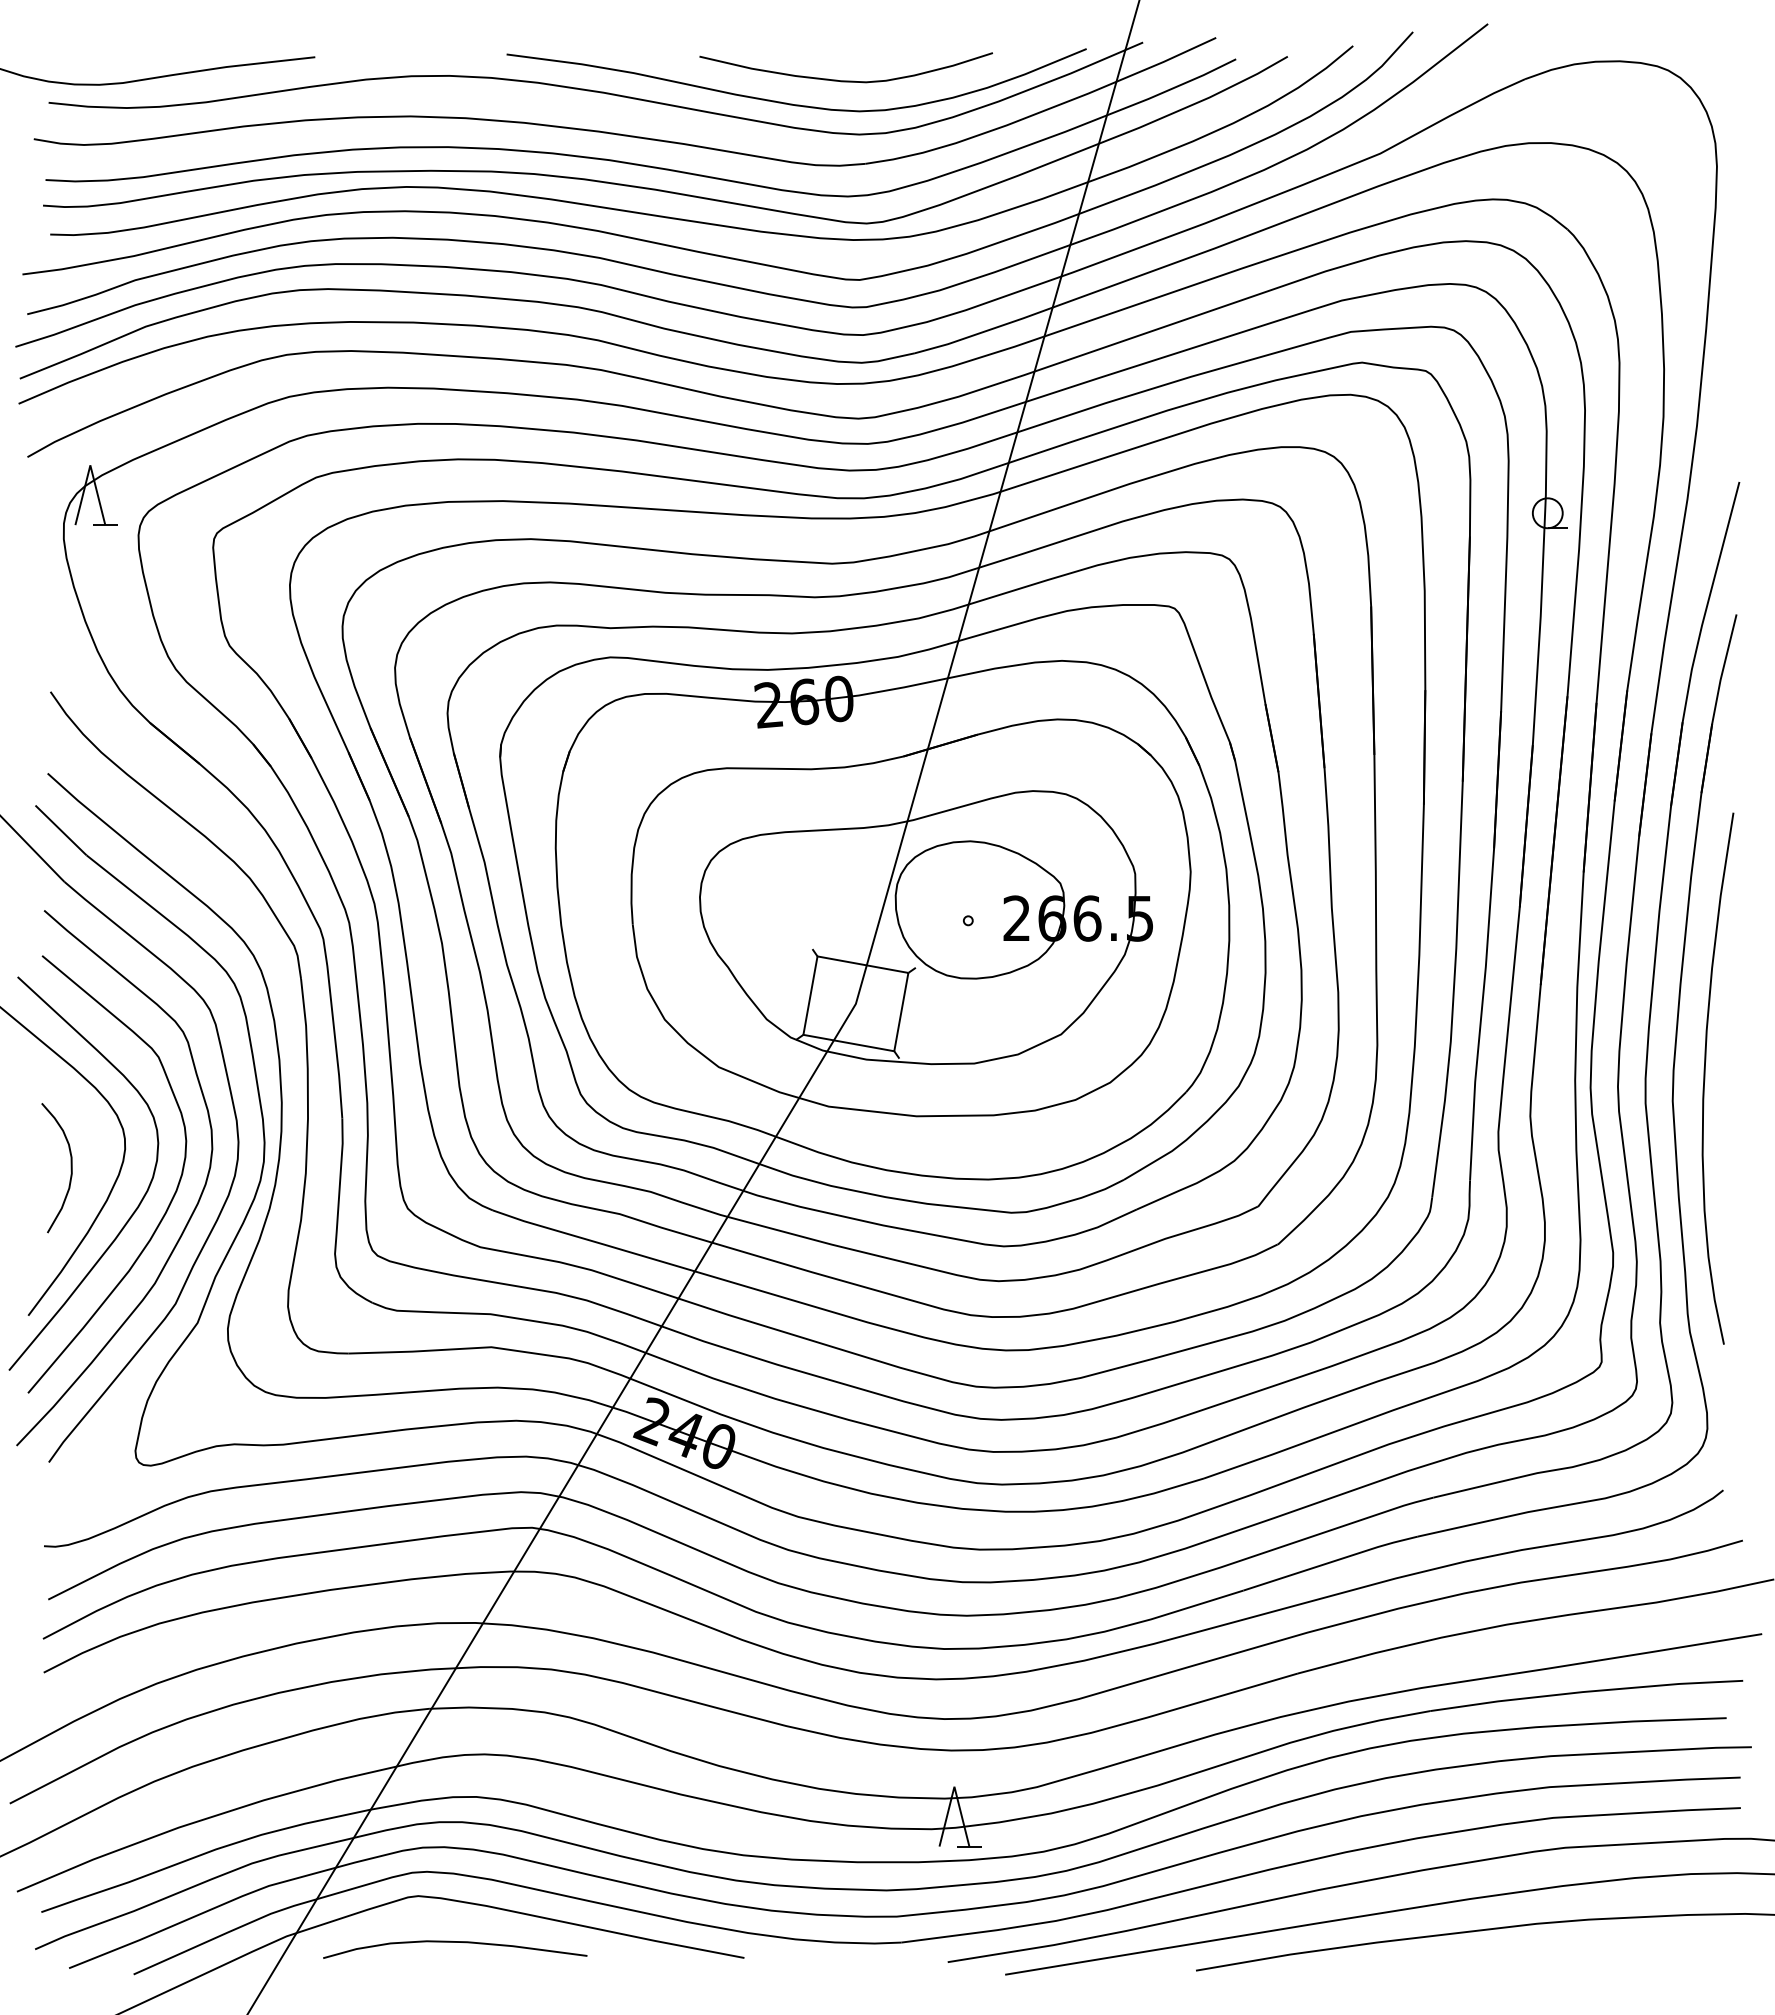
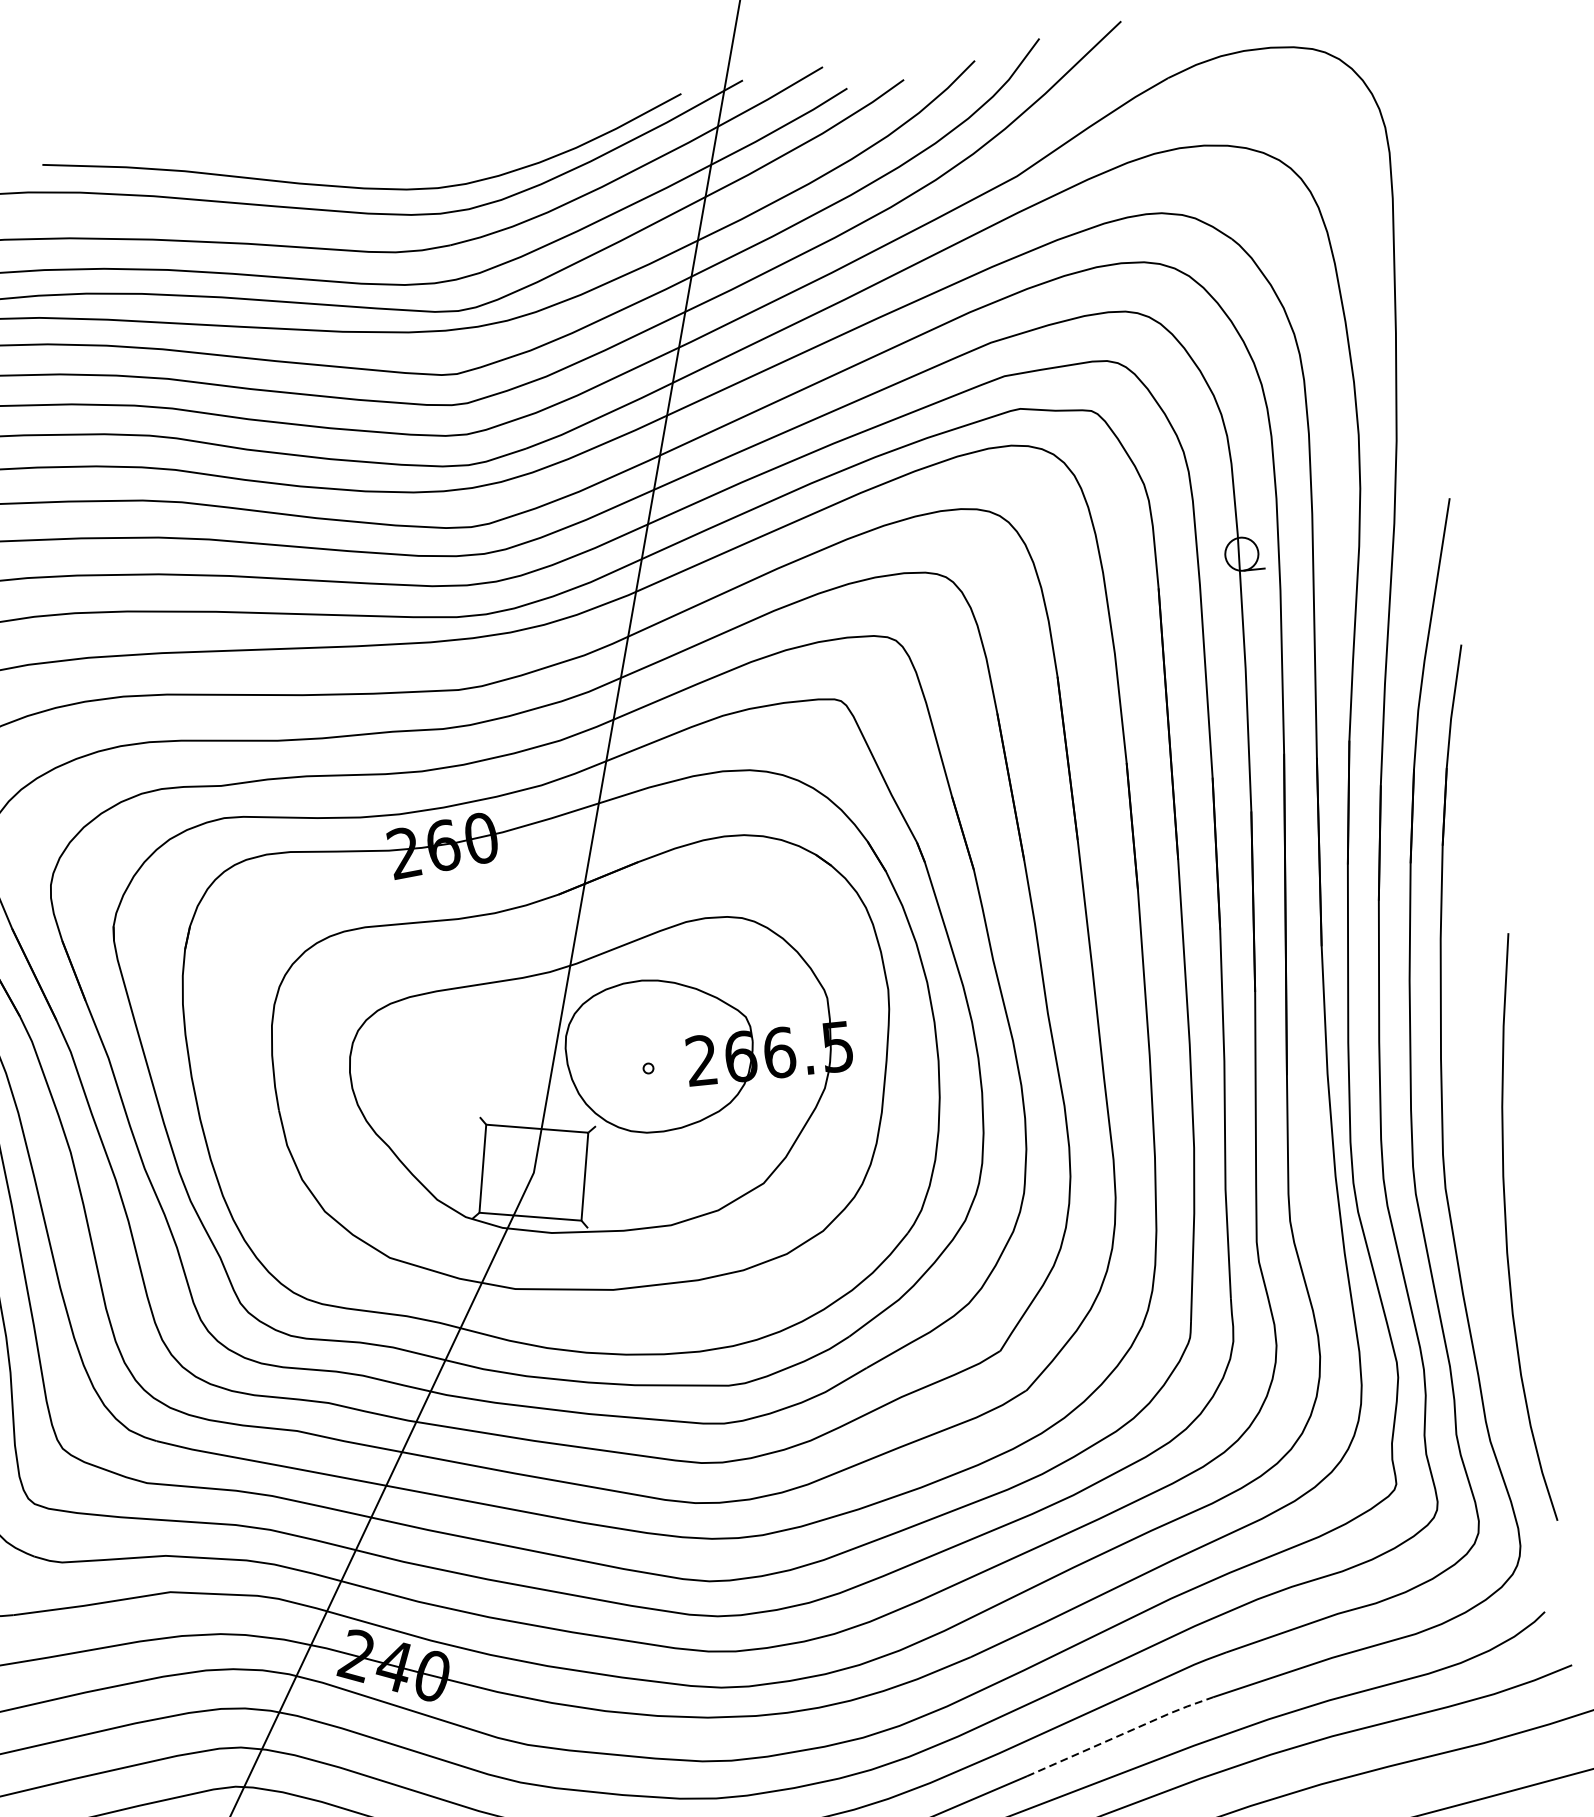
curve: (845, 80) -> (418, 155), removed
curve: (1705, 1078) -> (1507, 1229), moved
line: (1331, 1562) -> (1120, 1735), solid -> dashed

